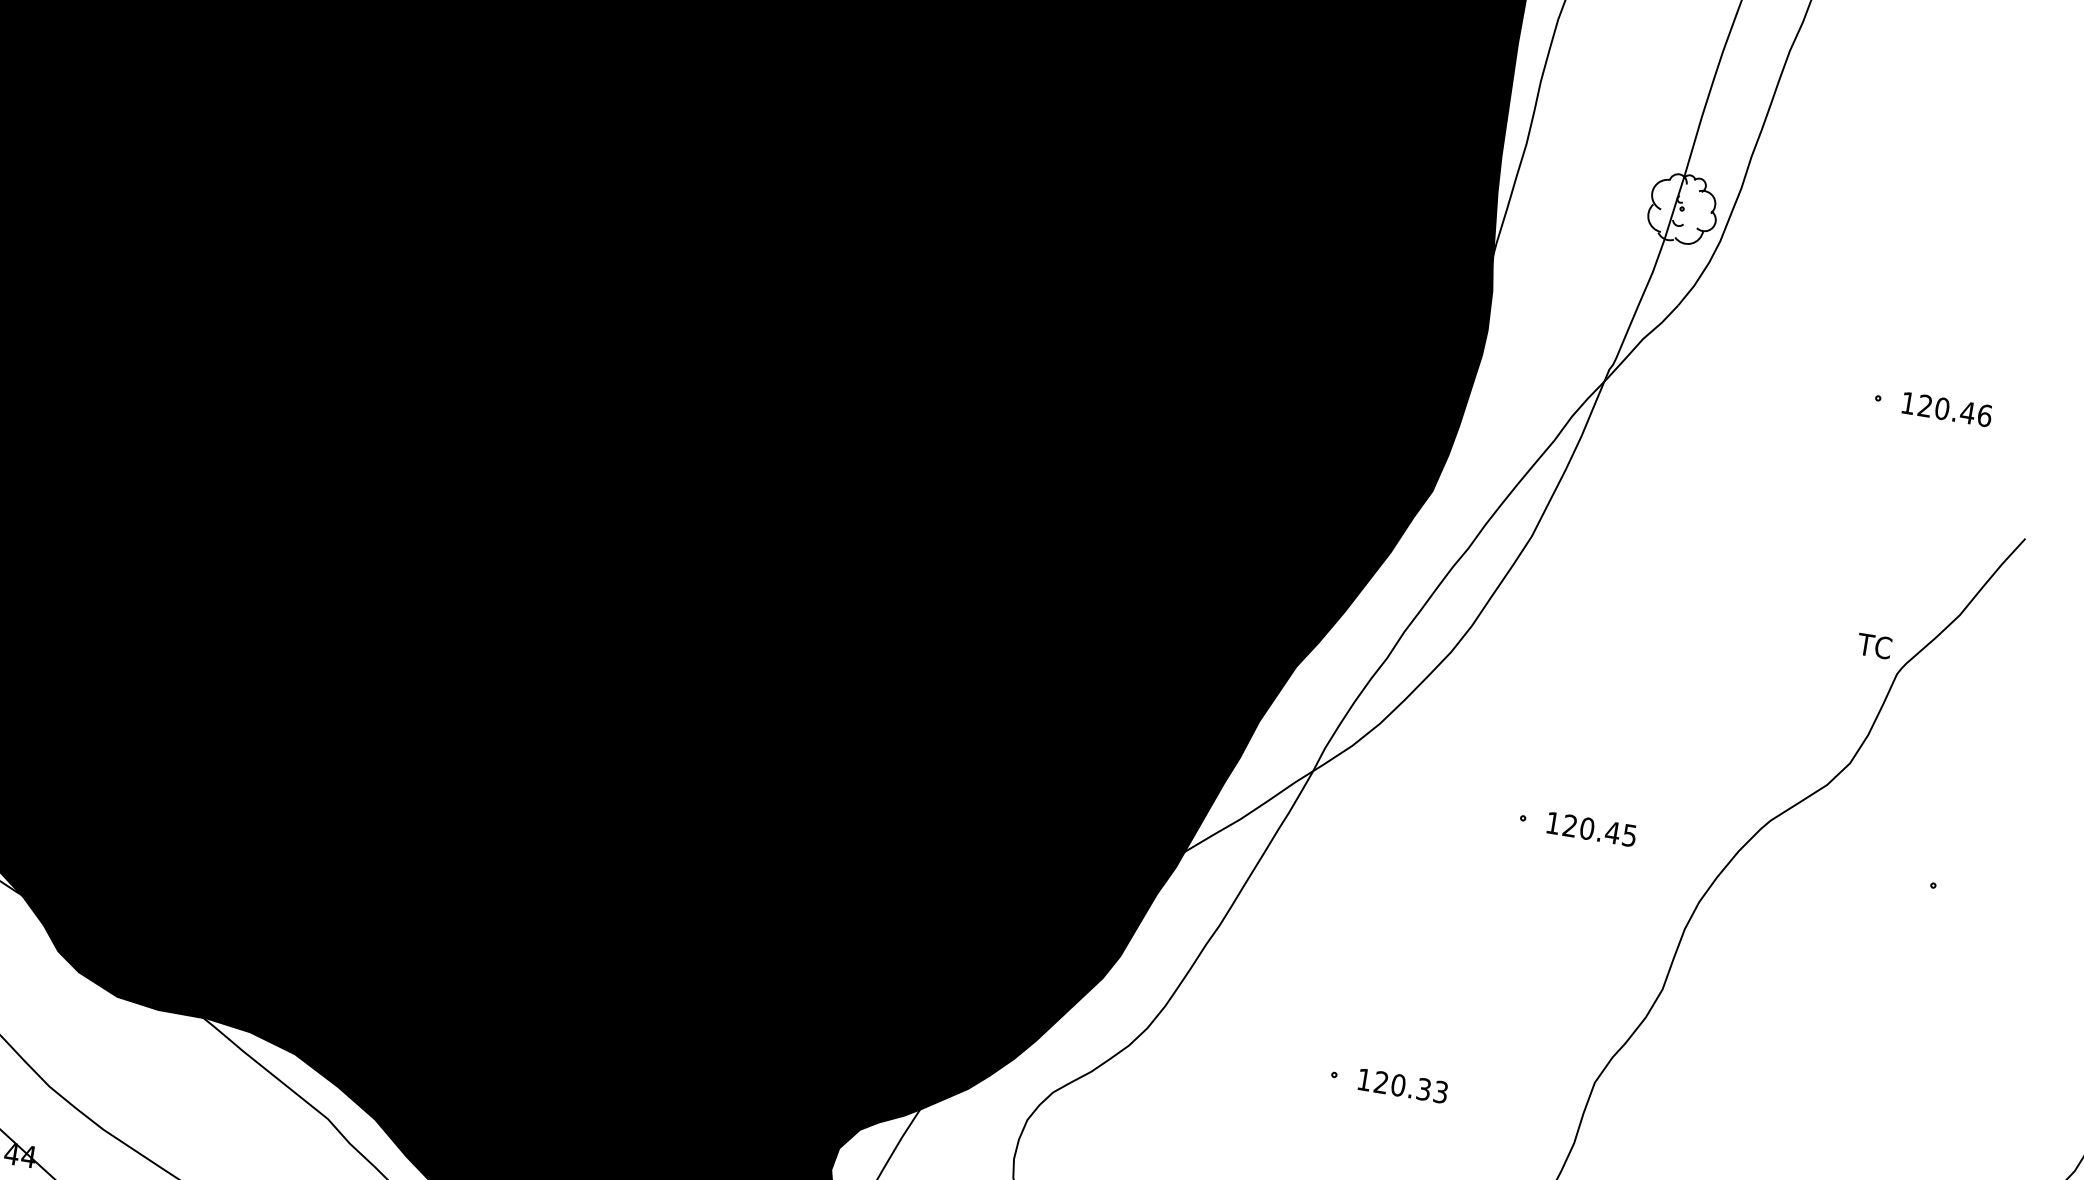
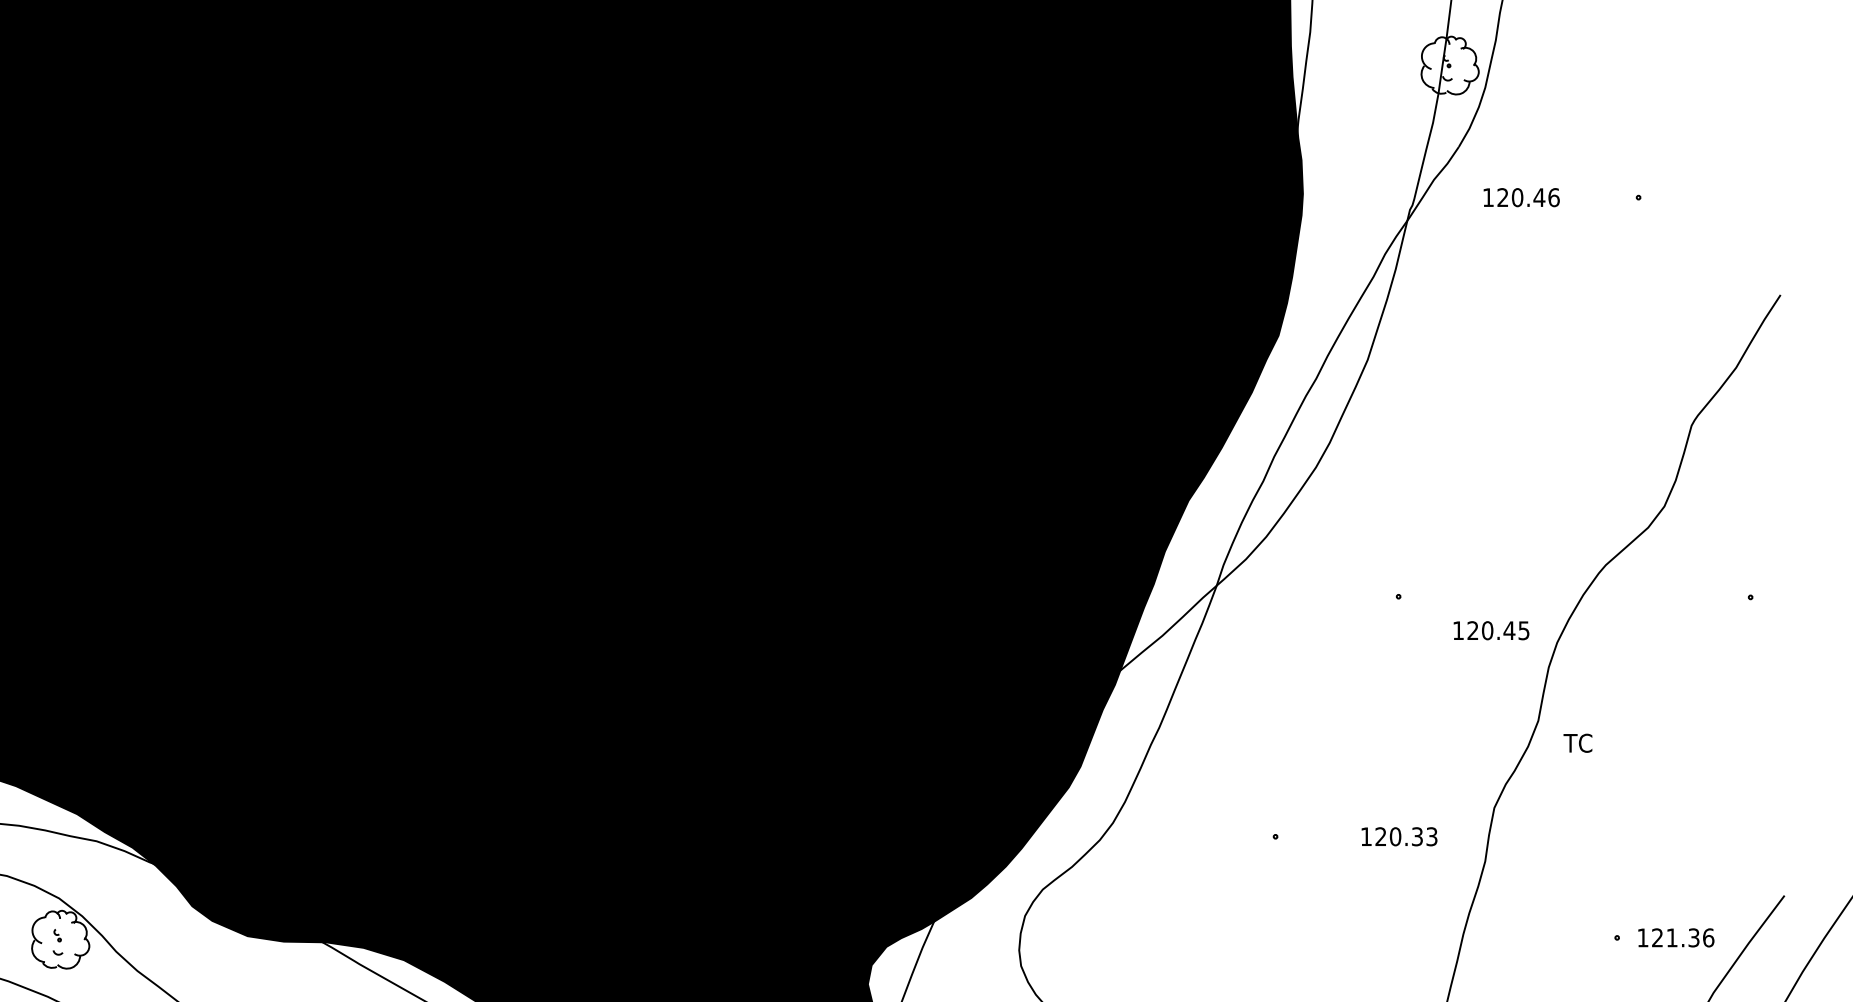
text: (1946, 409) -> (1521, 197), moved
text: (1874, 645) -> (1577, 742), moved
text: (1591, 829) -> (1491, 630), moved
text: (1403, 1085) -> (1399, 836), moved

